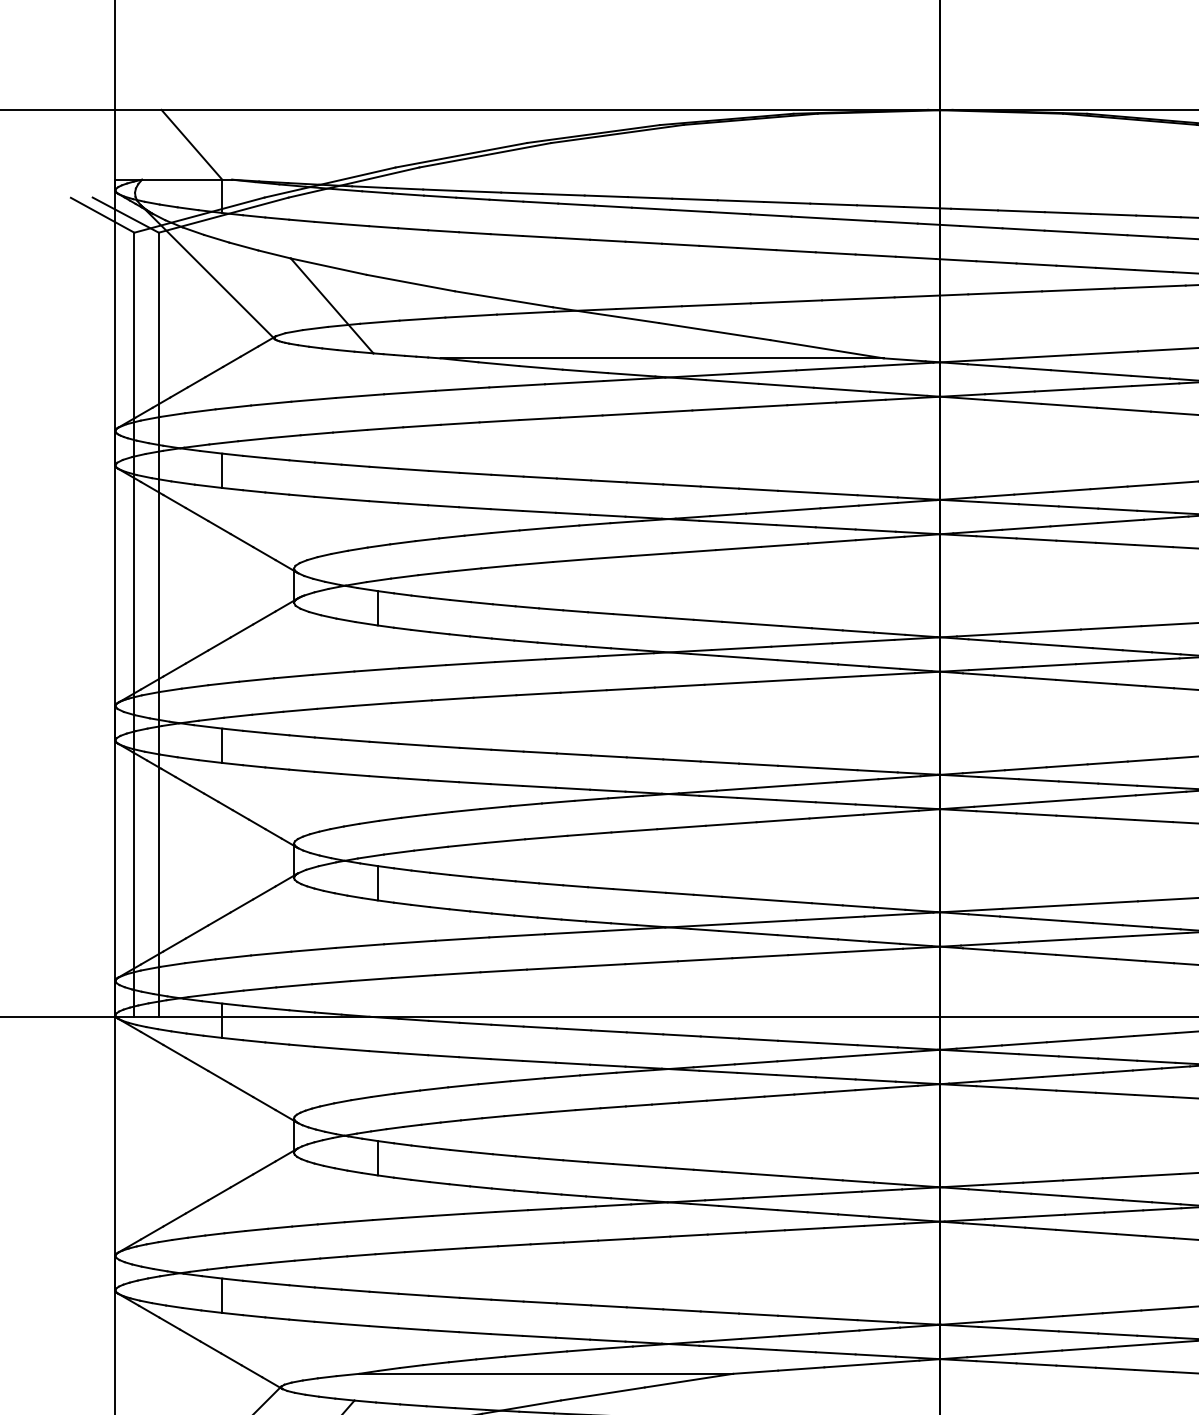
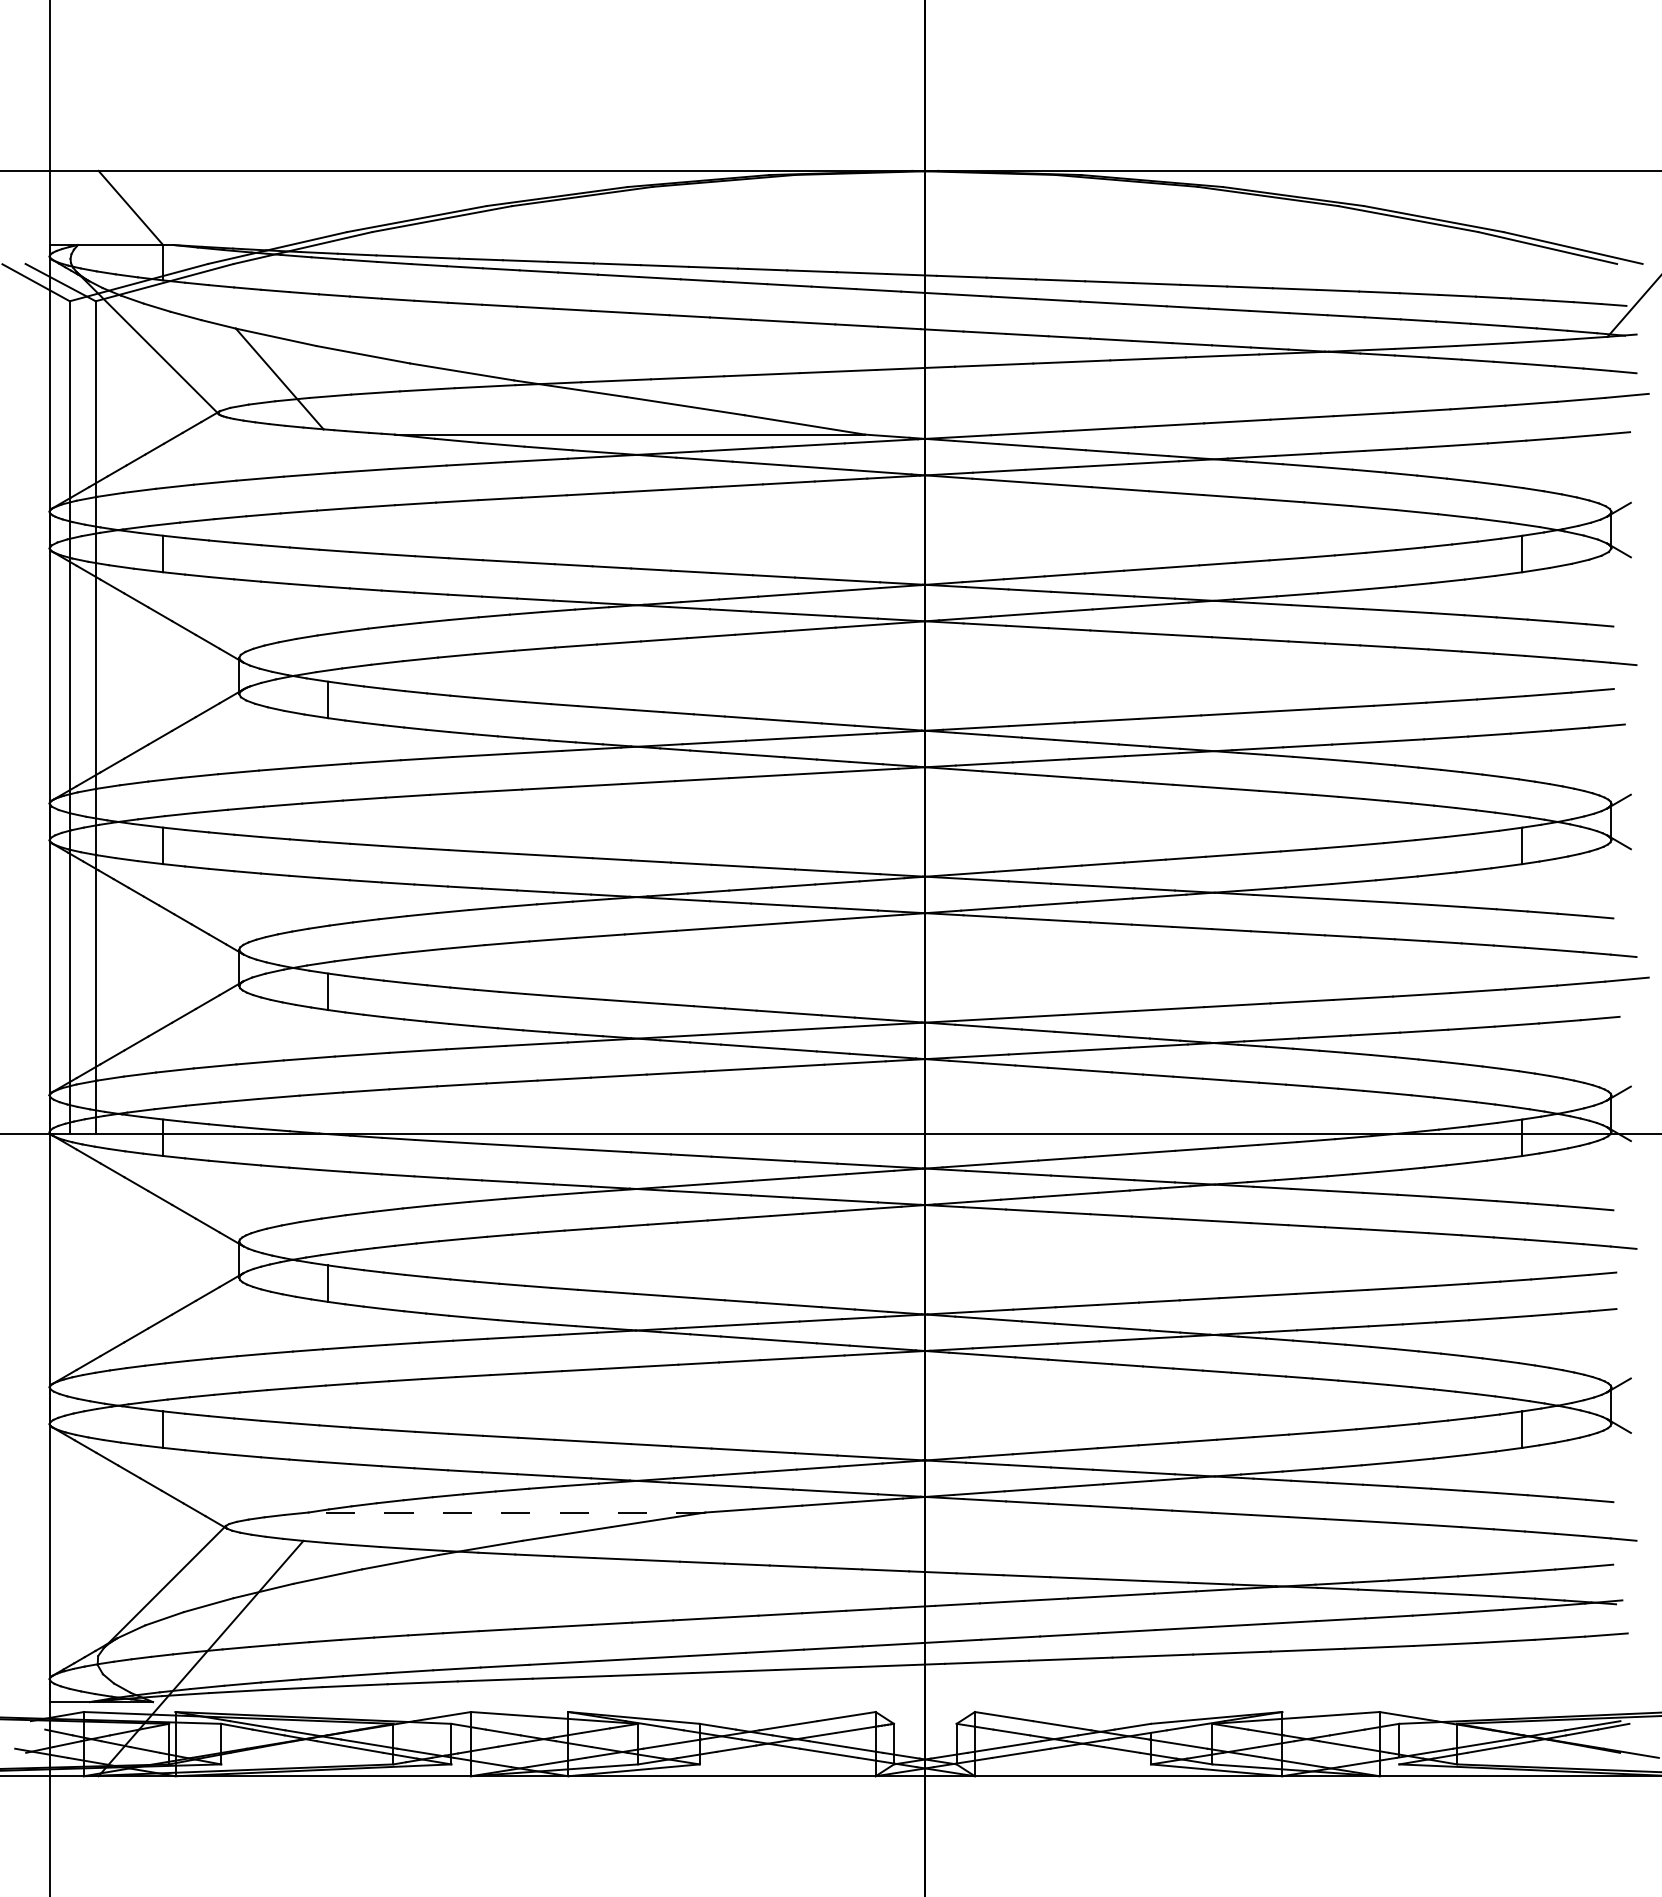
line: (545, 1373) -> (506, 1512), solid -> dashed

